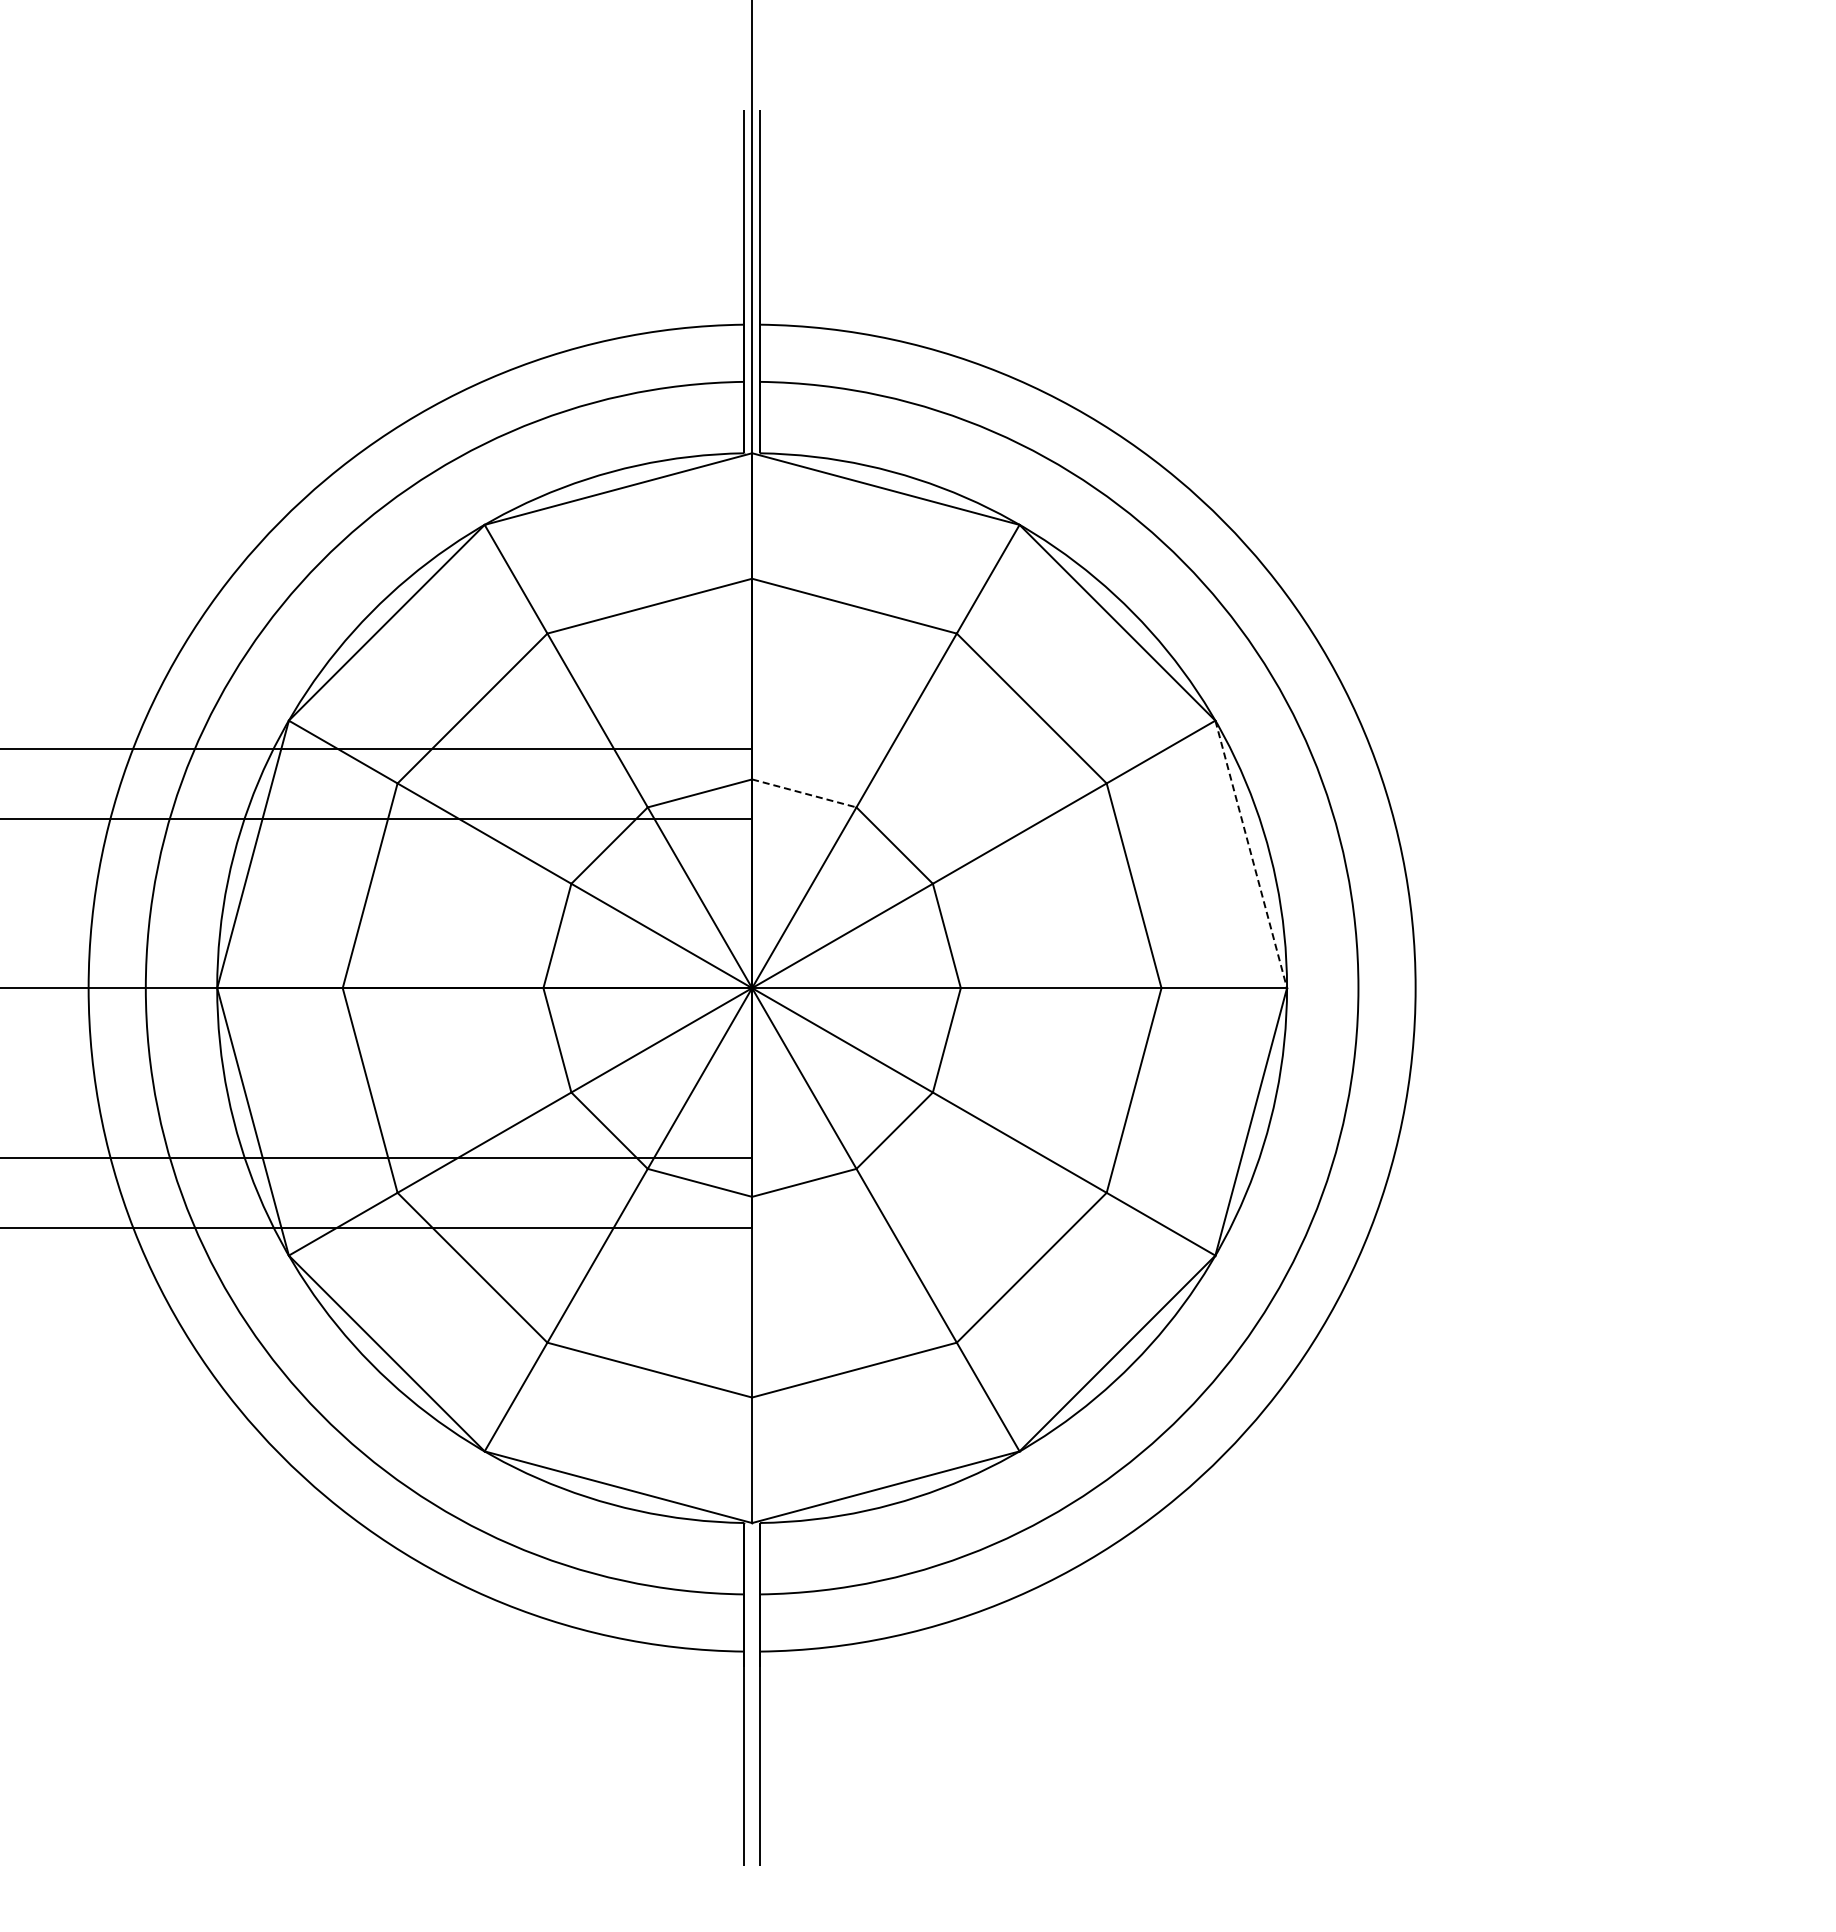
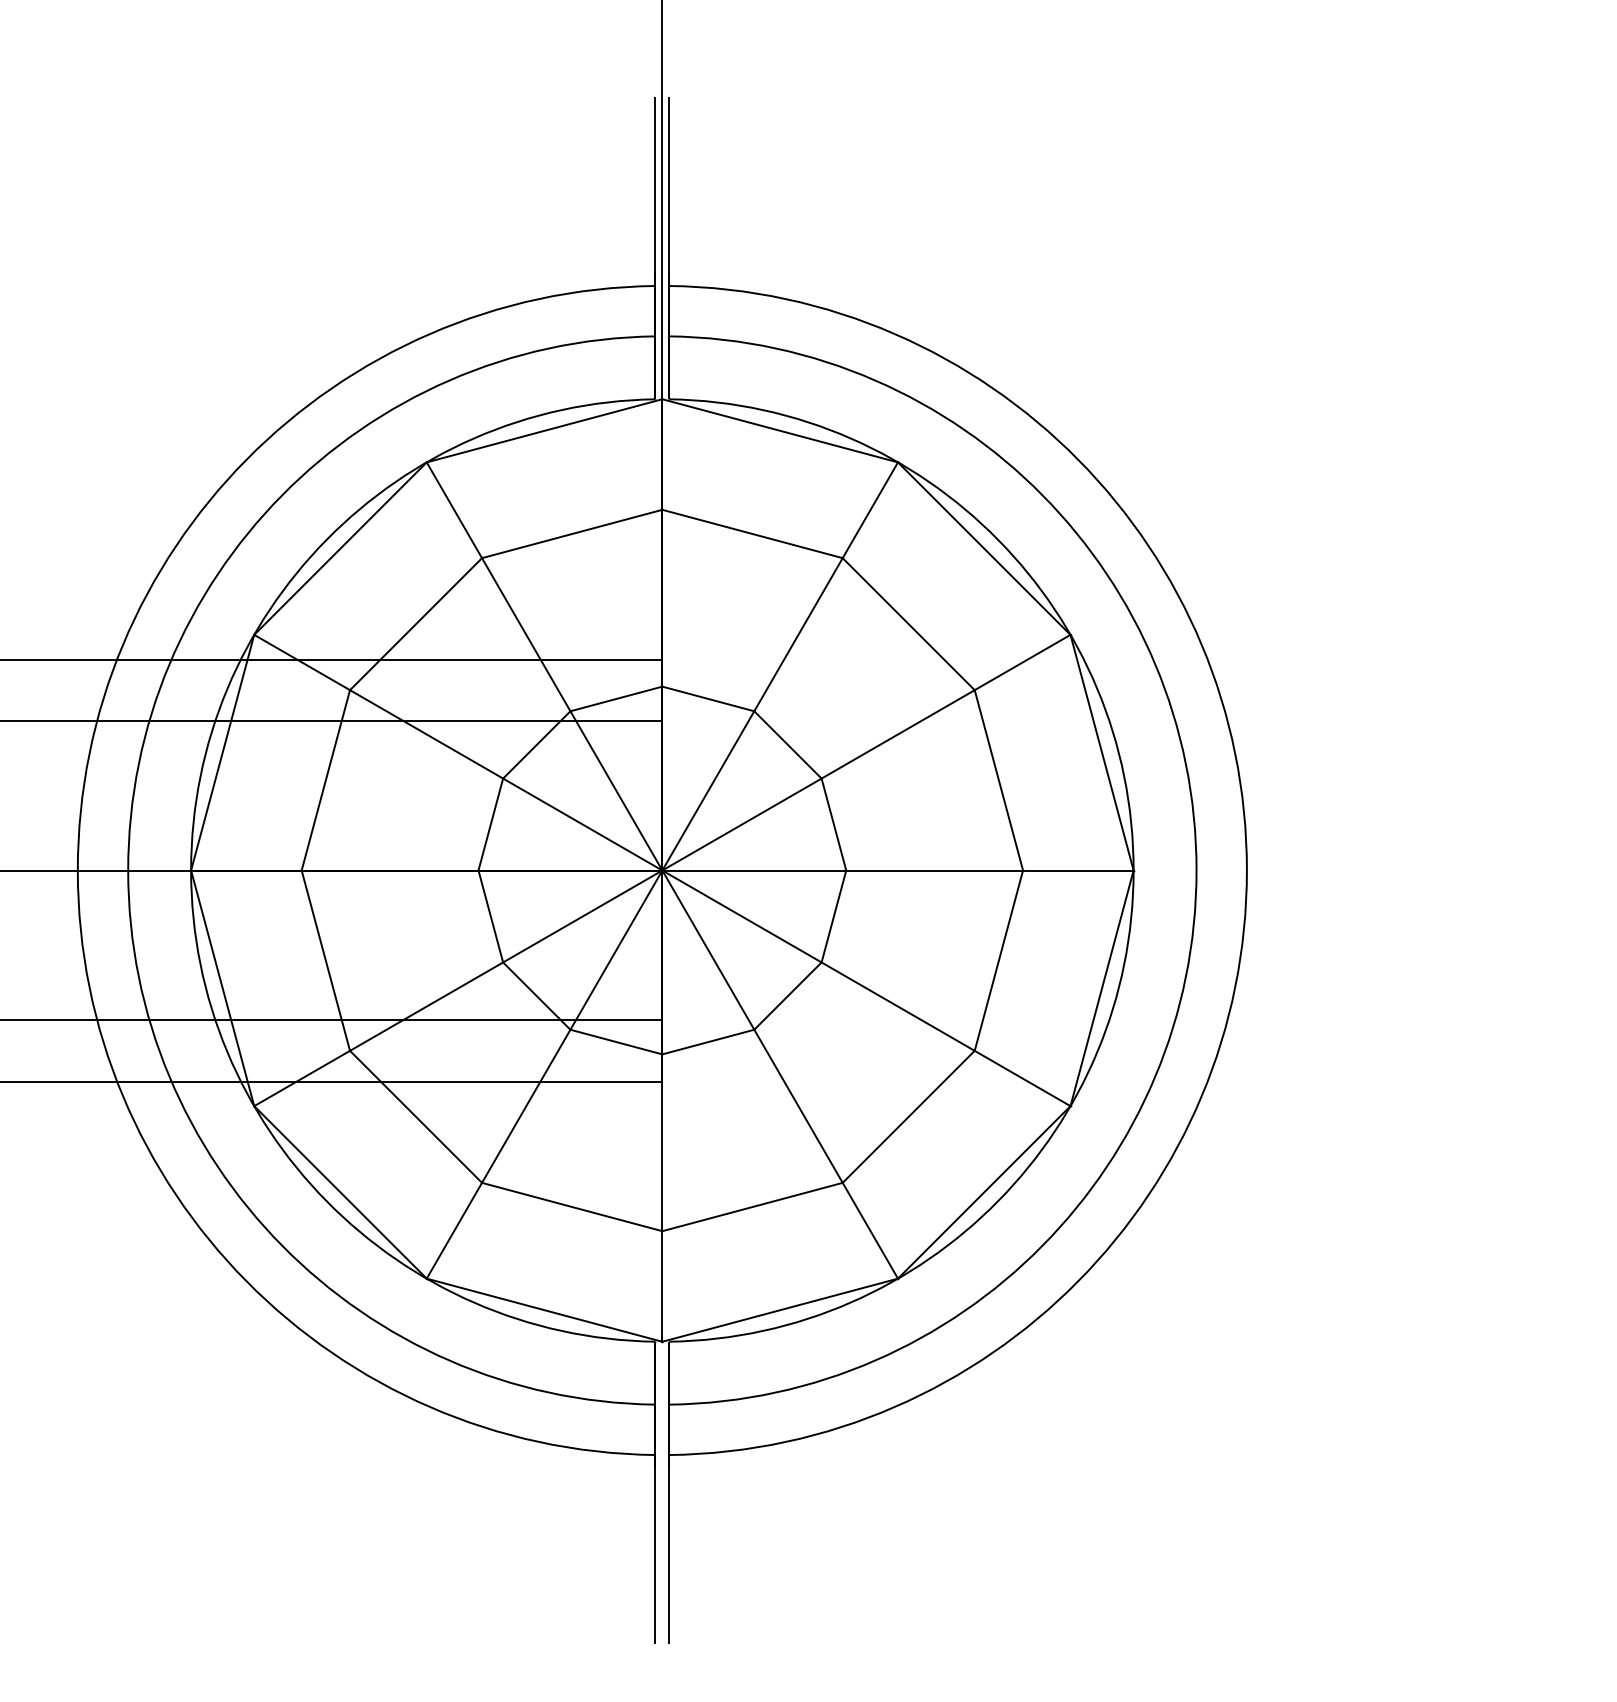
line: (804, 793) -> (708, 699), dashed -> solid
line: (1251, 854) -> (1102, 752), dashed -> solid

